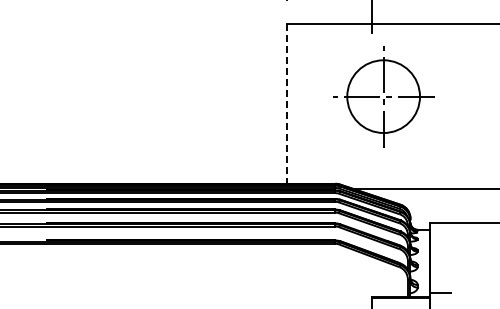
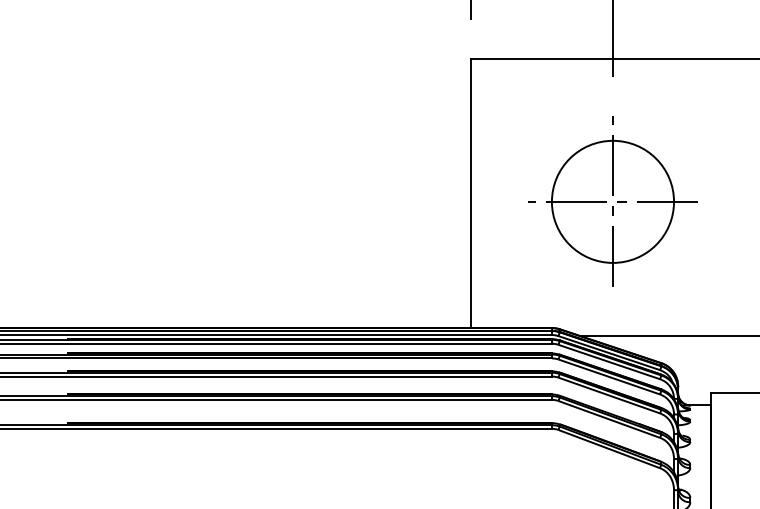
part: (383, 96) -> (612, 201), moved
line: (286, 103) -> (469, 193), dashed -> solid

